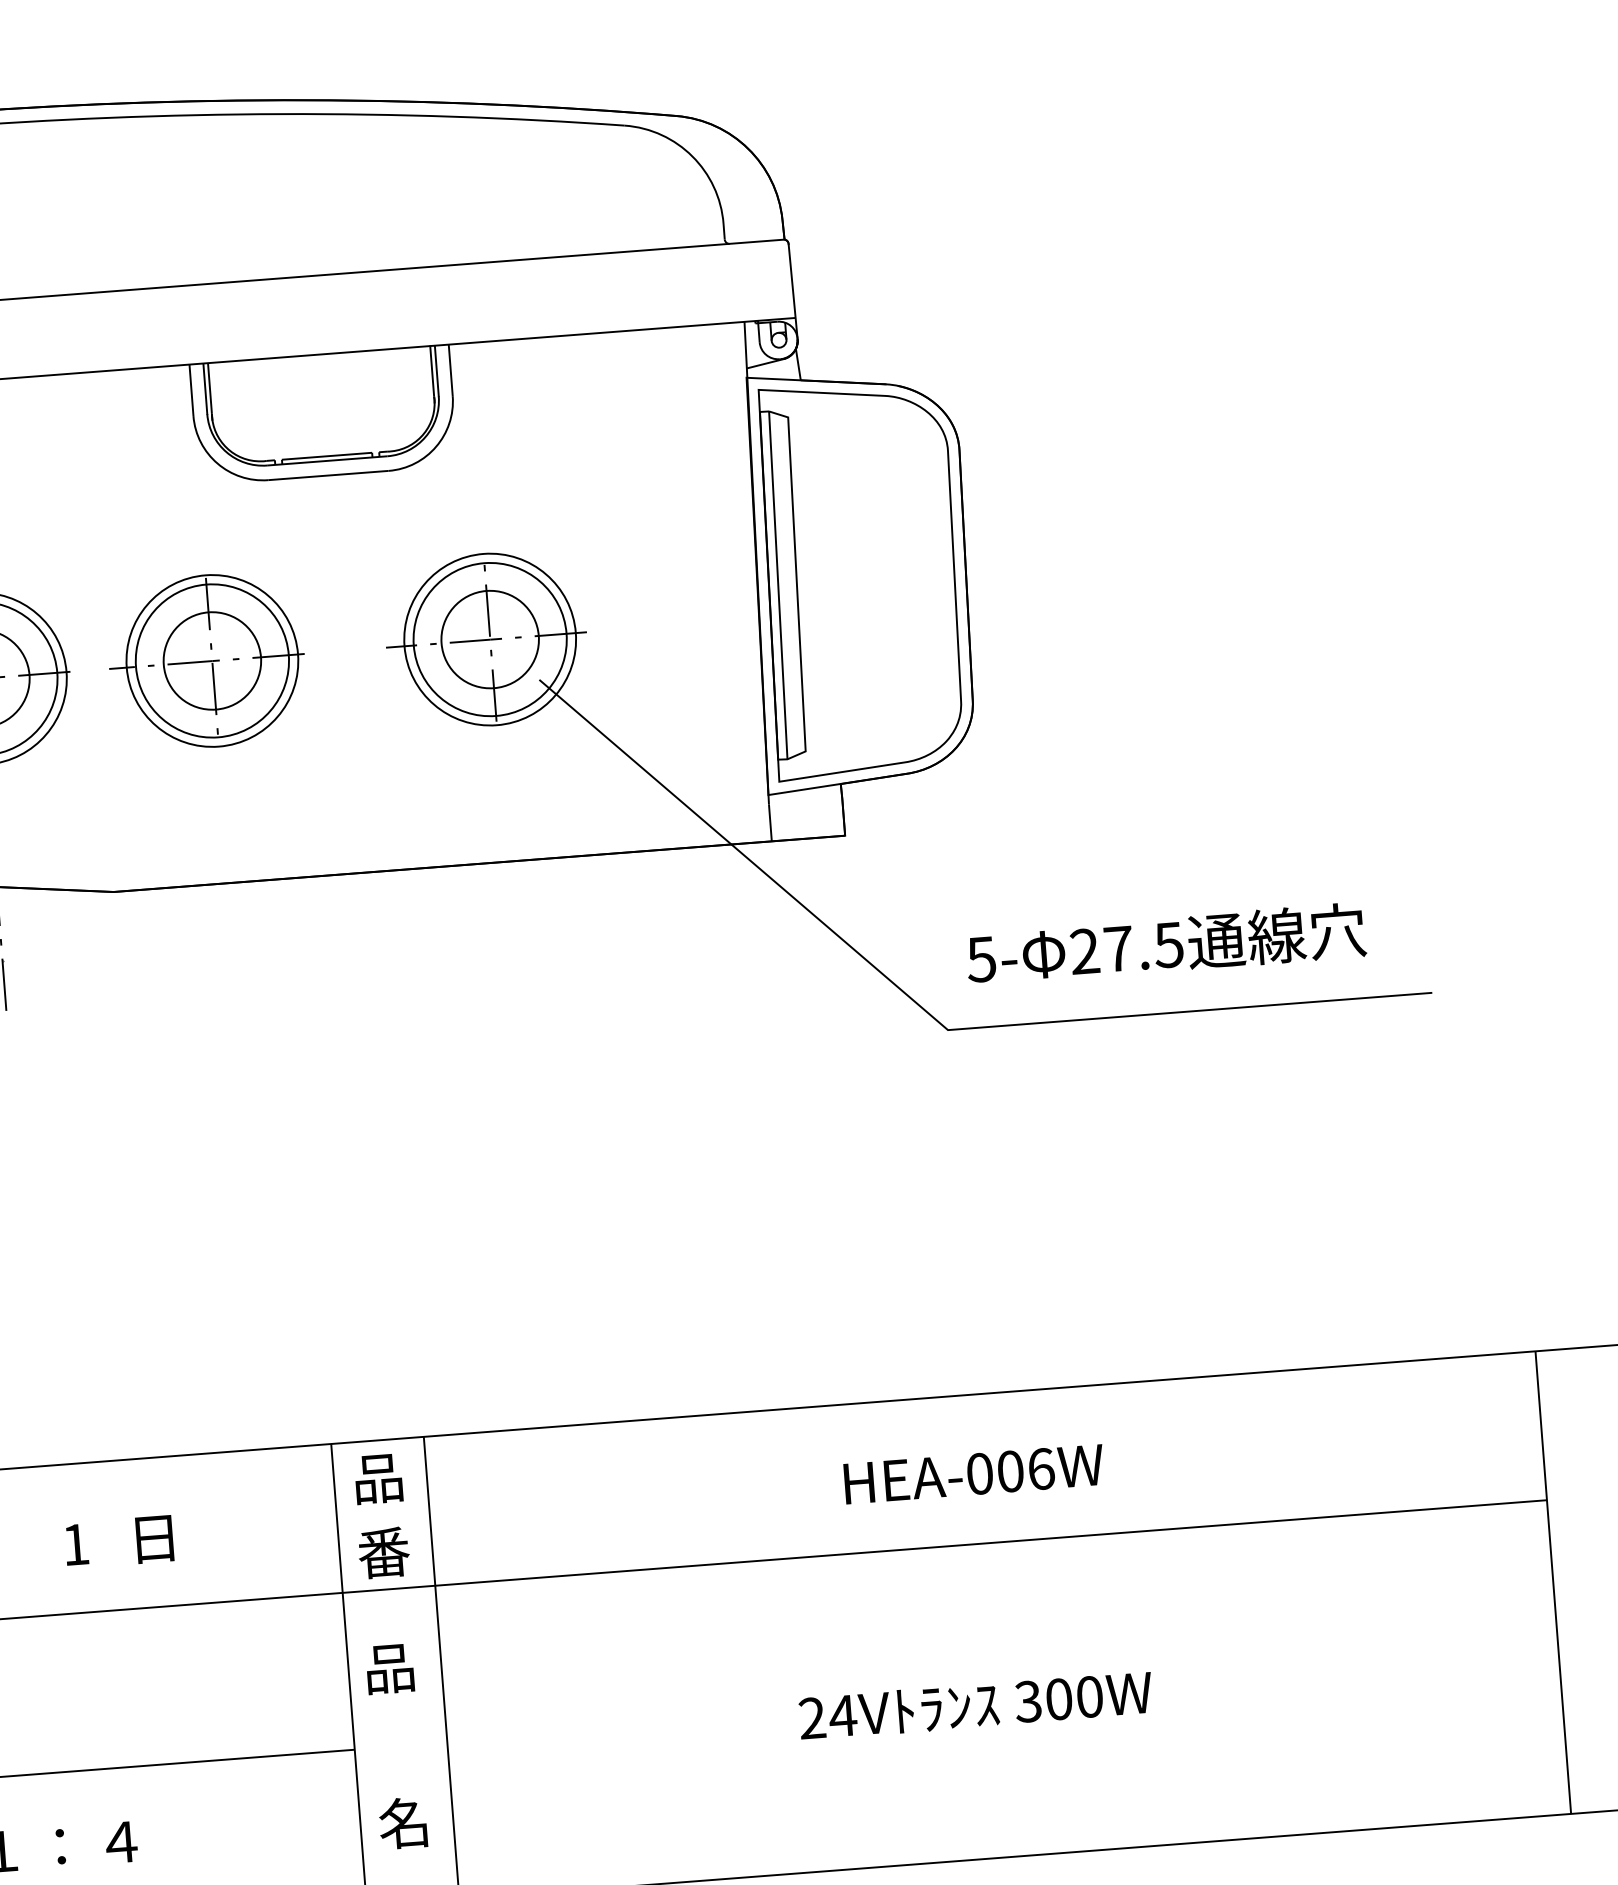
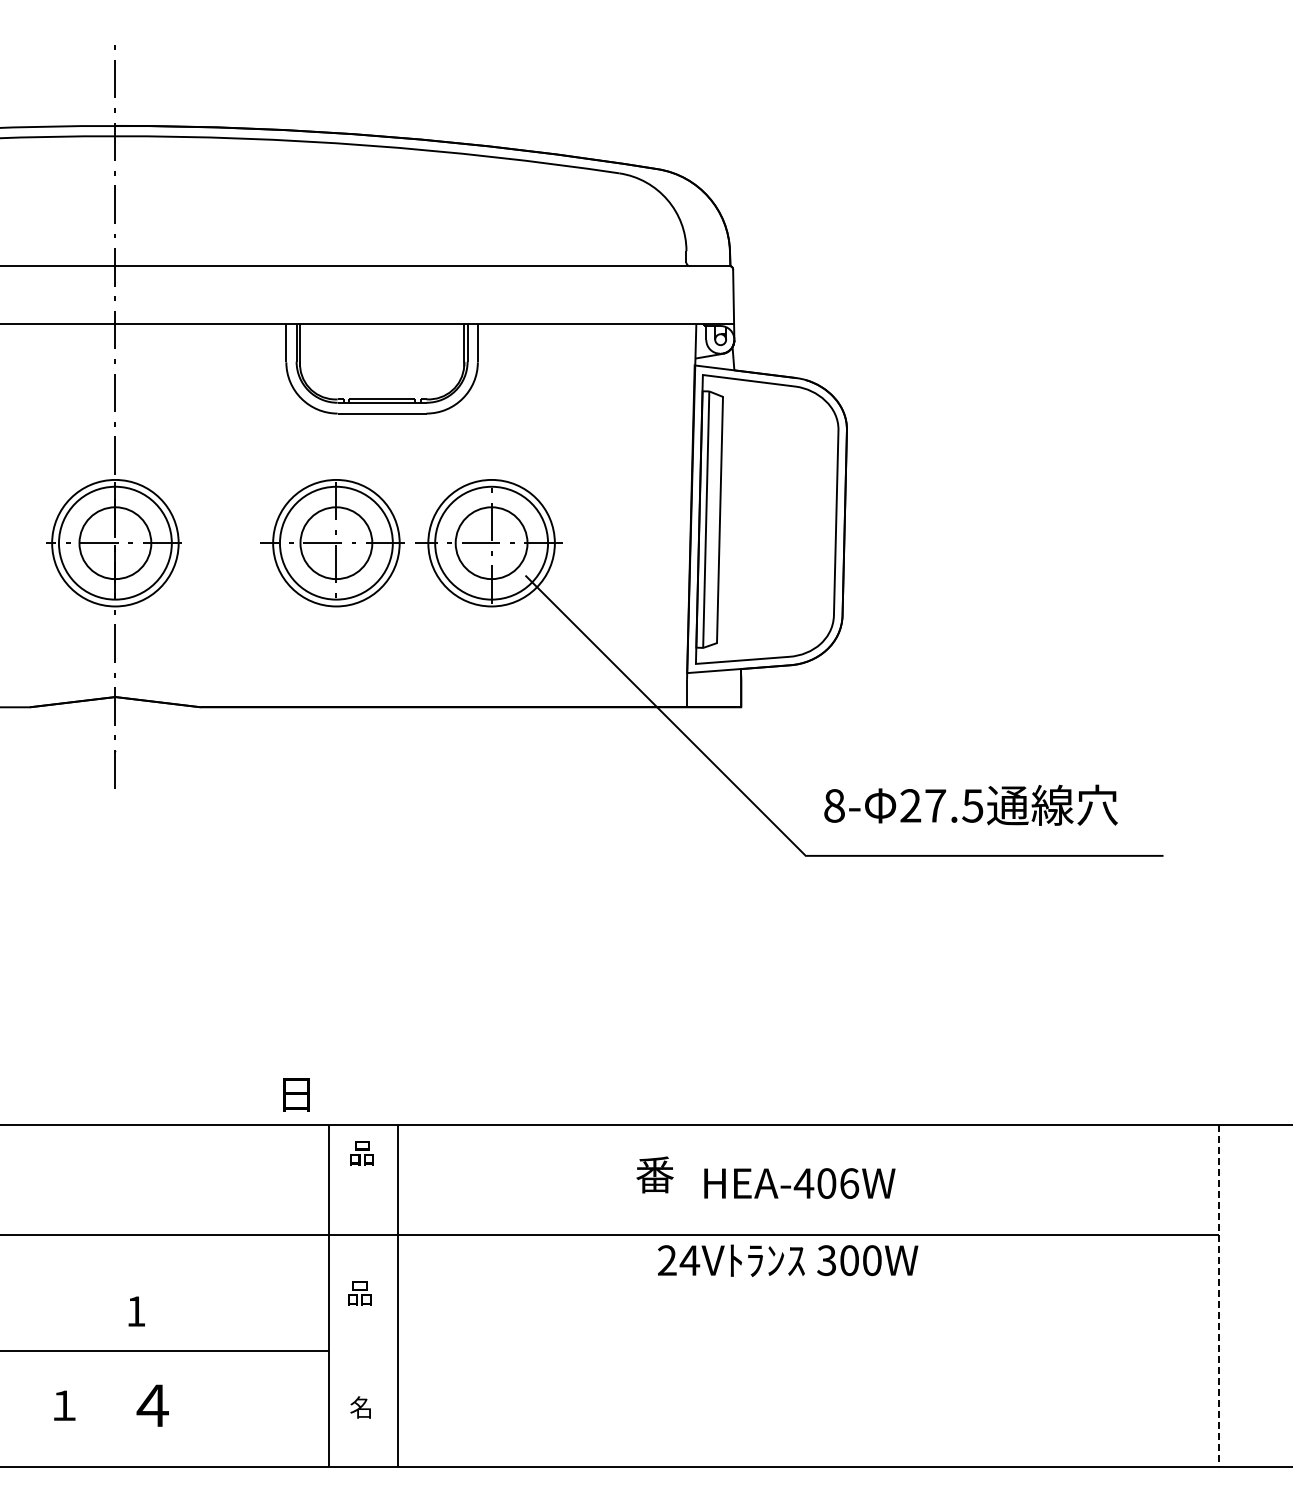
part: (207, 661) -> (332, 543), moved
text: (980, 959) -> (833, 805), 5- -> 8-
text: (979, 1473) -> (803, 1183), HEA-006W -> HEA-406W
part: (378, 1479) -> (362, 1153), size x0.7
text: (154, 1538) -> (296, 1094), moved
text: (76, 1544) -> (136, 1311), moved
part: (383, 1552) -> (654, 1174), moved
line: (1553, 1582) -> (1219, 1295), solid -> dashed
part: (389, 1669) -> (359, 1293), size x0.7
text: (976, 1705) -> (788, 1260), moved
part: (402, 1823) -> (360, 1407), size x0.6
part: (60, 1837) -> (108, 1398), removed
part: (120, 1842) -> (152, 1405), size x1.4

